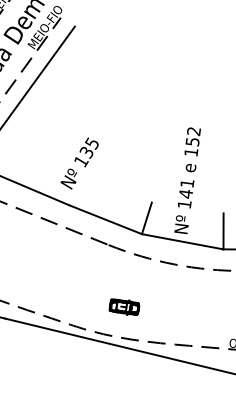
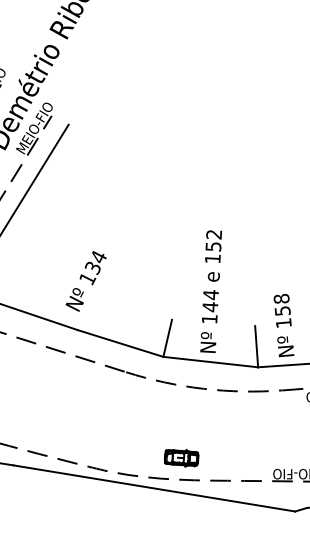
text: (92, 143) -> (98, 257), 135 -> 134
text: (186, 183) -> (210, 295), 141 -> 144
part: (124, 307) -> (181, 458), moved

